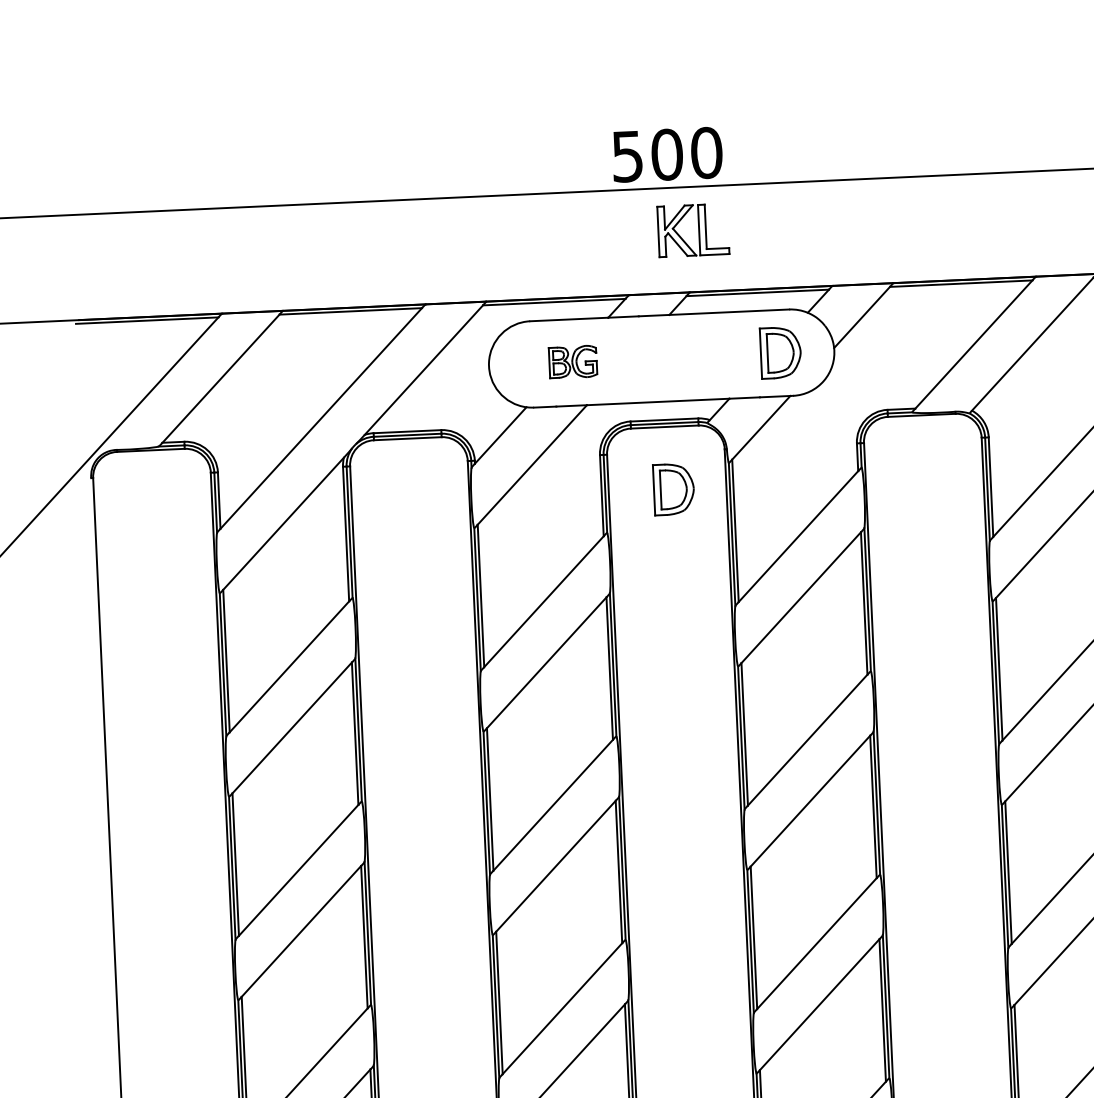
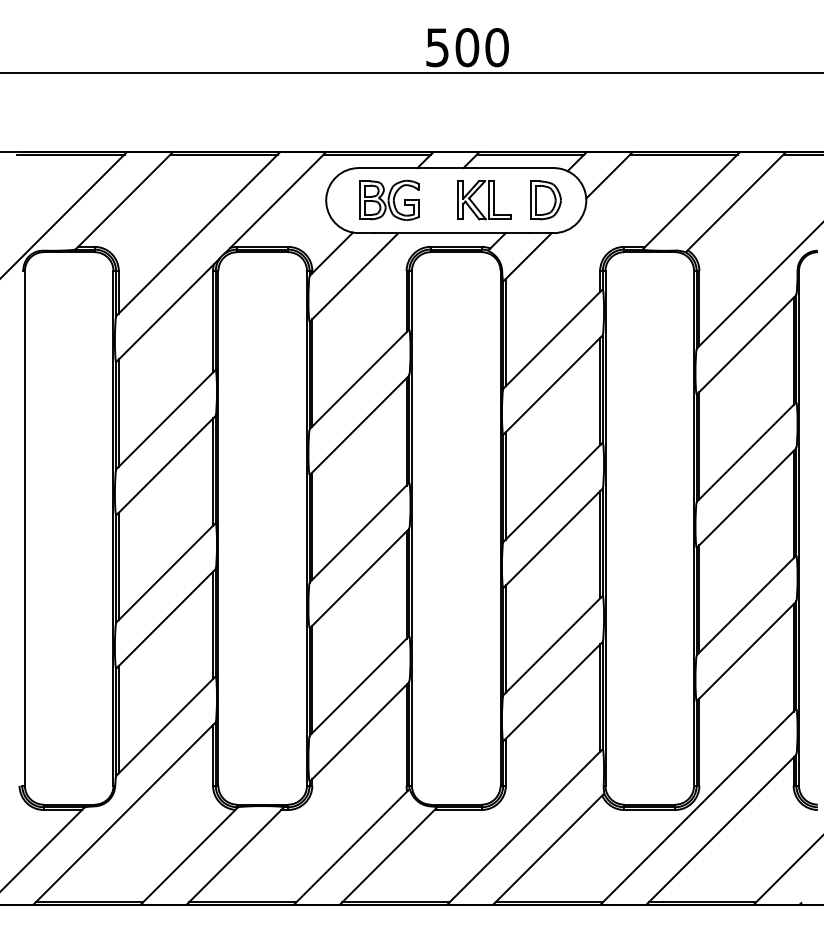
part: (693, 230) -> (484, 200), moved
part: (572, 361) -> (389, 199), size x1.67
part: (673, 489) -> (460, 299), removed

